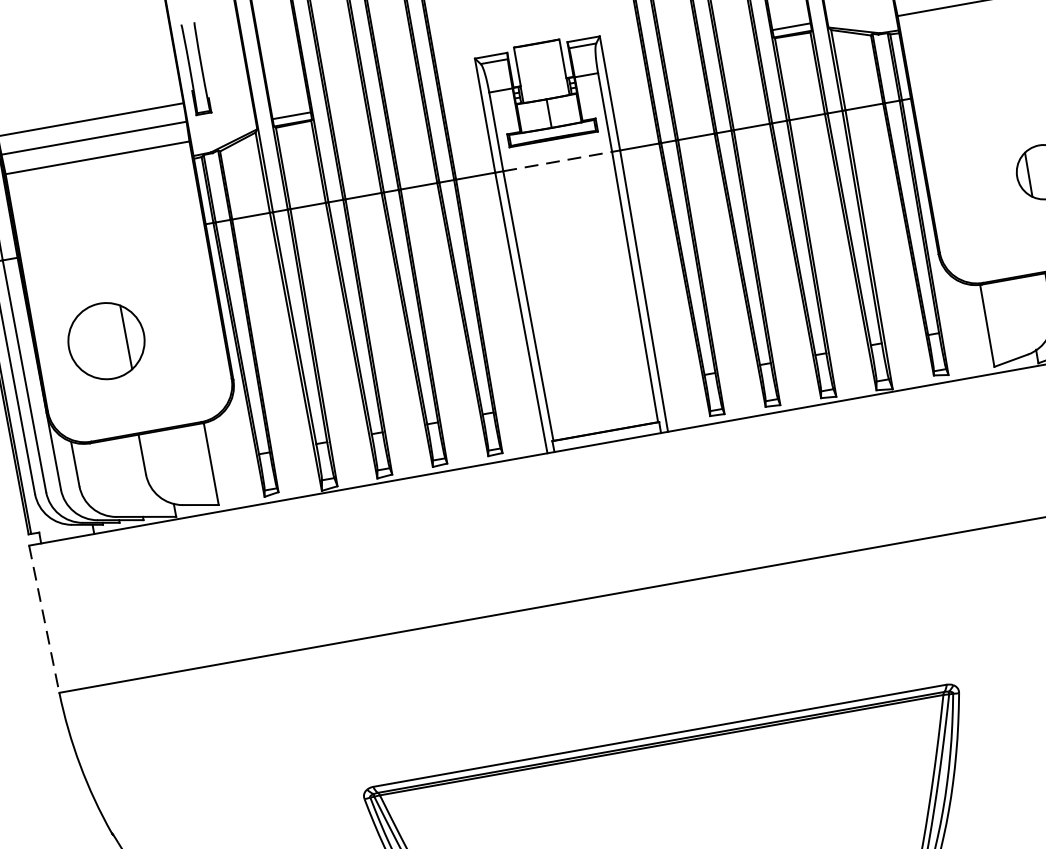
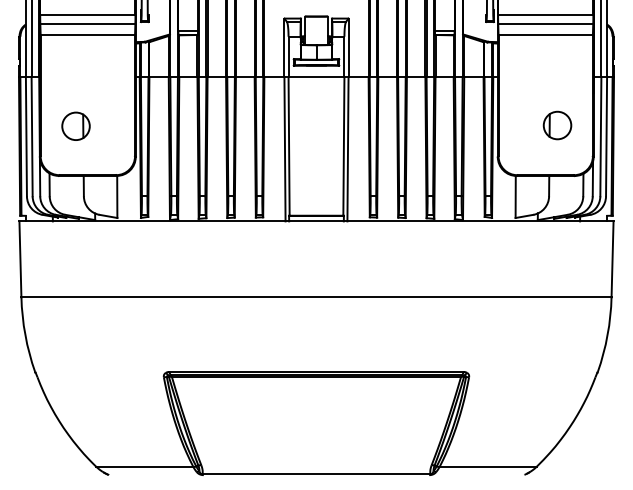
line: (557, 162) -> (316, 77), dashed -> solid
part: (105, 339) -> (75, 125), size x0.71
line: (44, 619) -> (20, 259), dashed -> solid

